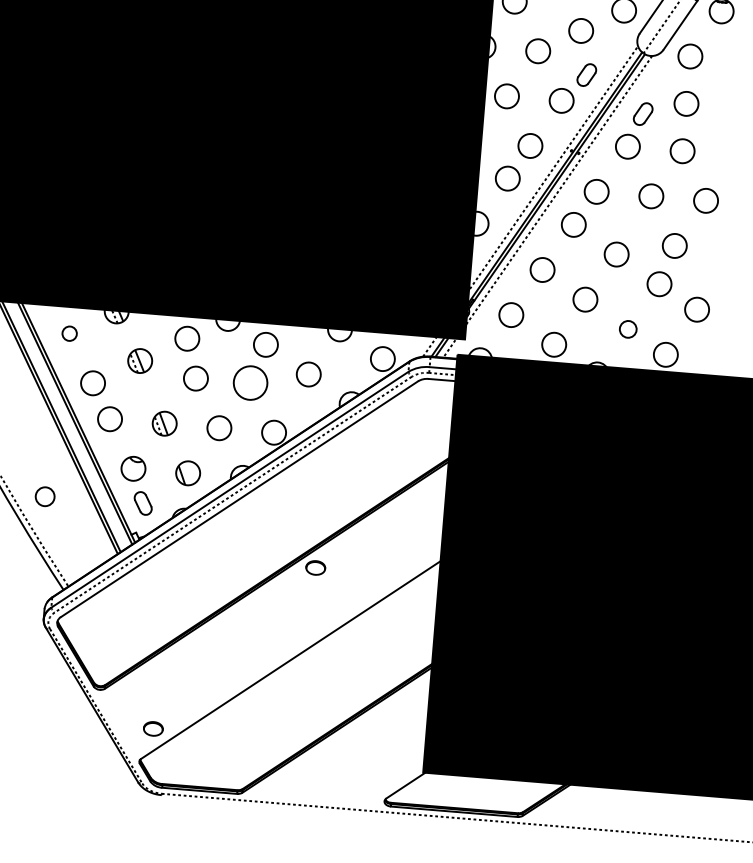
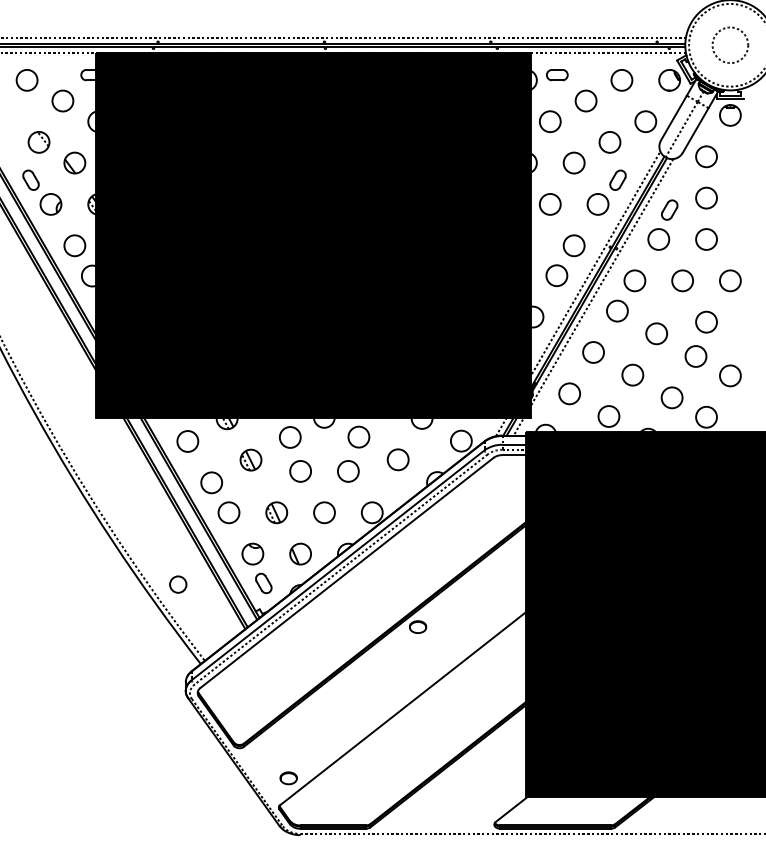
circle: (627, 328) -> (671, 397), size x1.43
circle: (69, 333) -> (187, 441), size x1.67
circle: (250, 383) -> (348, 471), size x0.71

